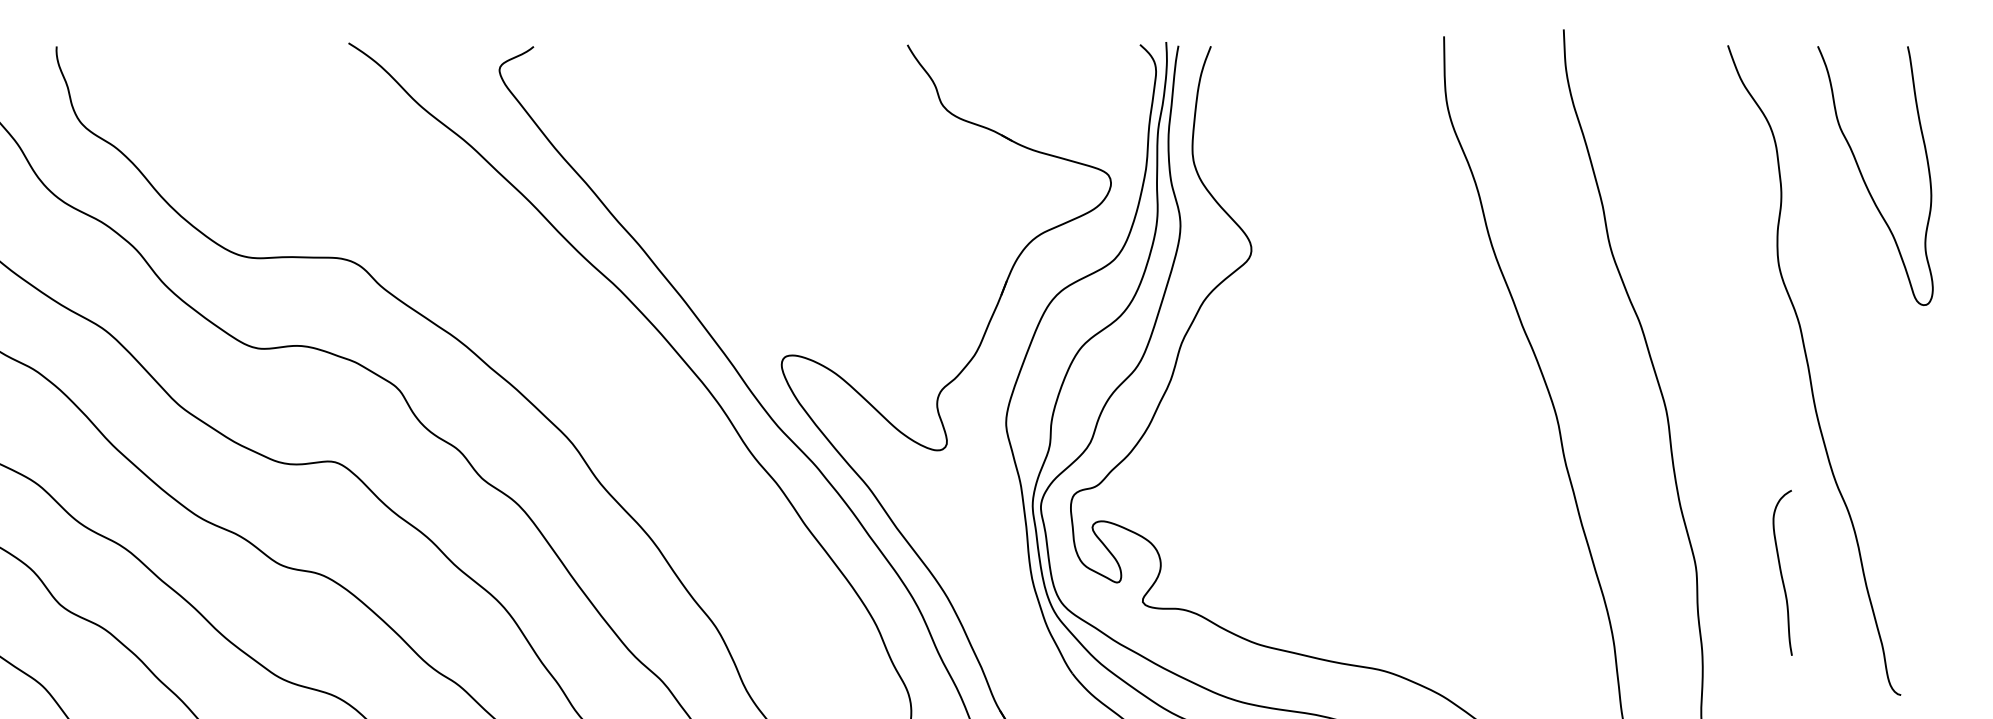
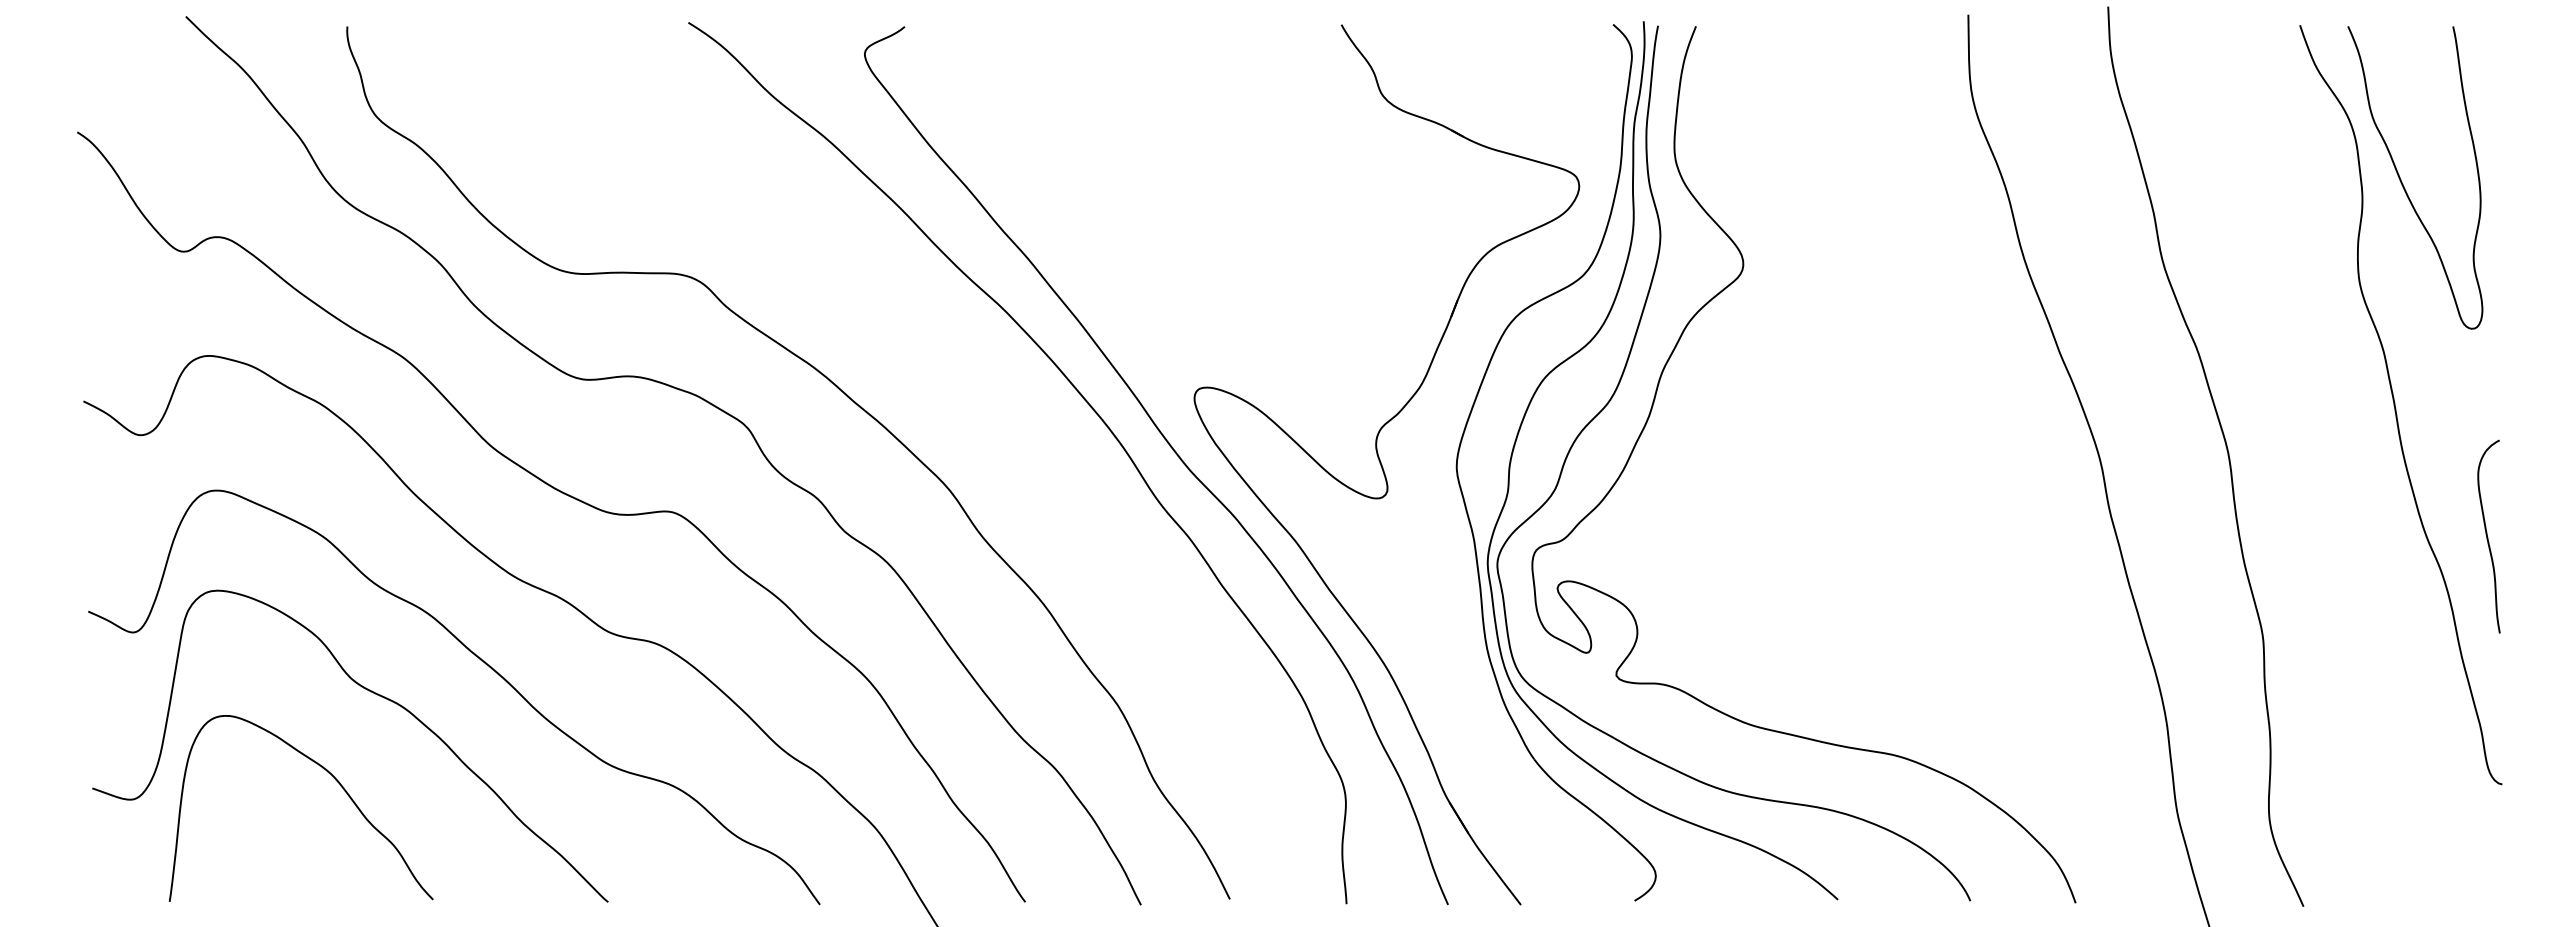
curve: (1865, 181) -> (2403, 184), moved
curve: (1781, 572) -> (2487, 536), moved

